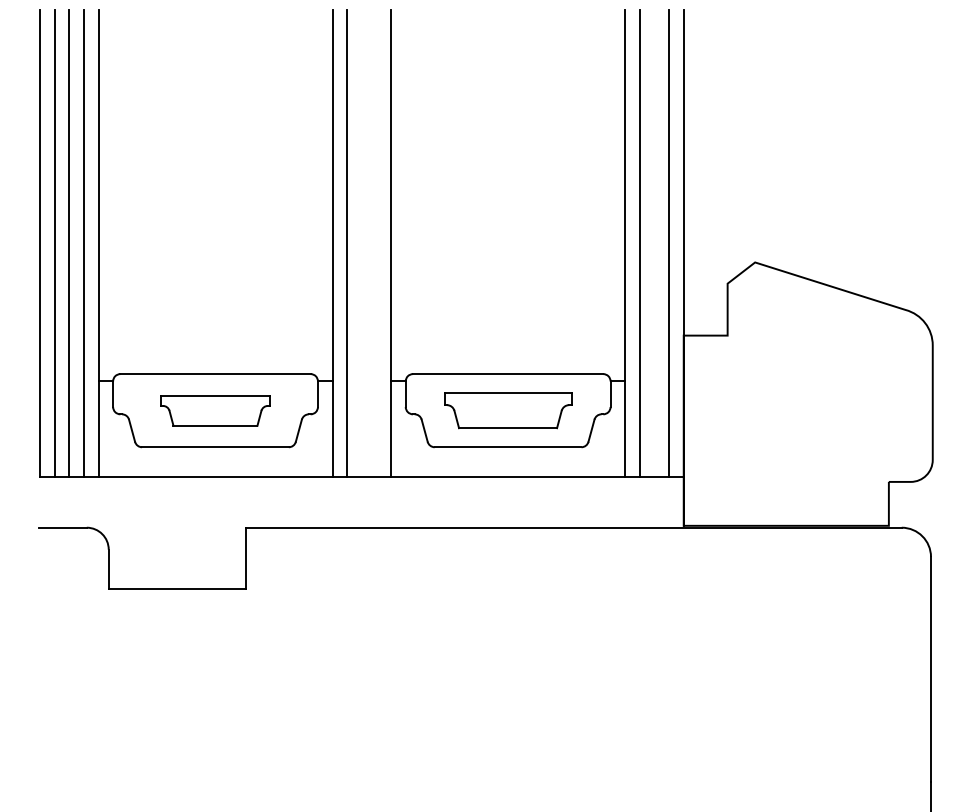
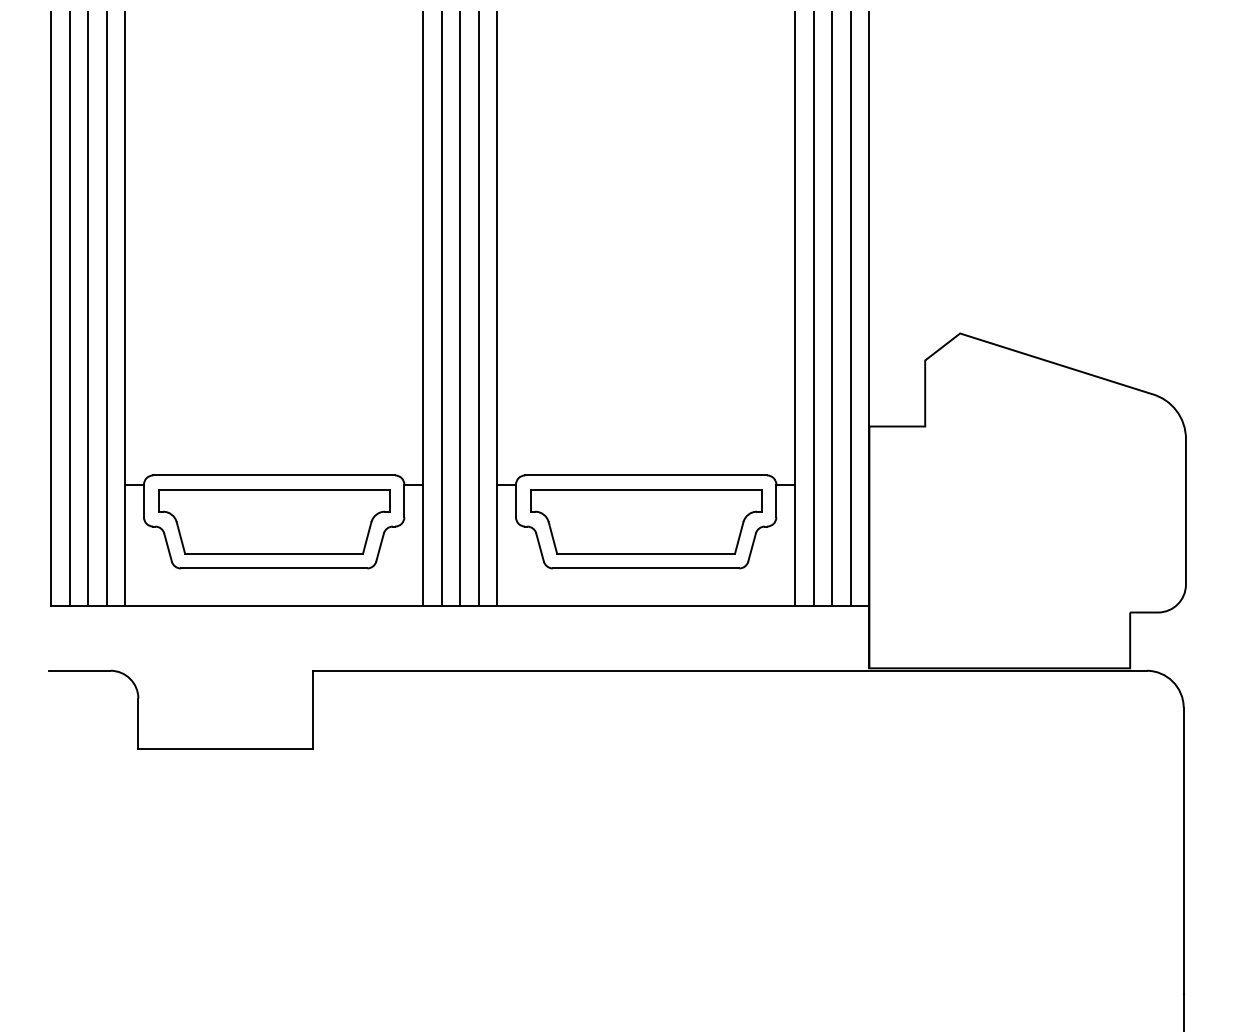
line: (361, 242) -> (459, 308), added
line: (376, 242) -> (478, 308), added
line: (654, 242) -> (832, 308), added
part: (215, 410) -> (274, 521), size x1.67
part: (507, 410) -> (645, 521), size x1.43

